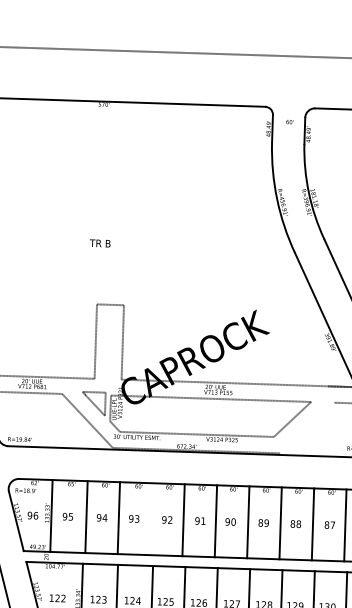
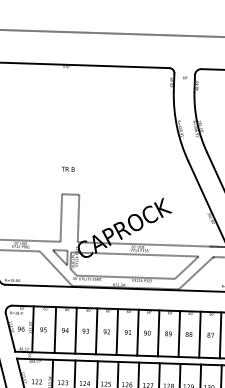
text: (99, 242) -> (67, 168), moved
line: (306, 428) -> (195, 273), added
line: (150, 519) -> (96, 331), added

